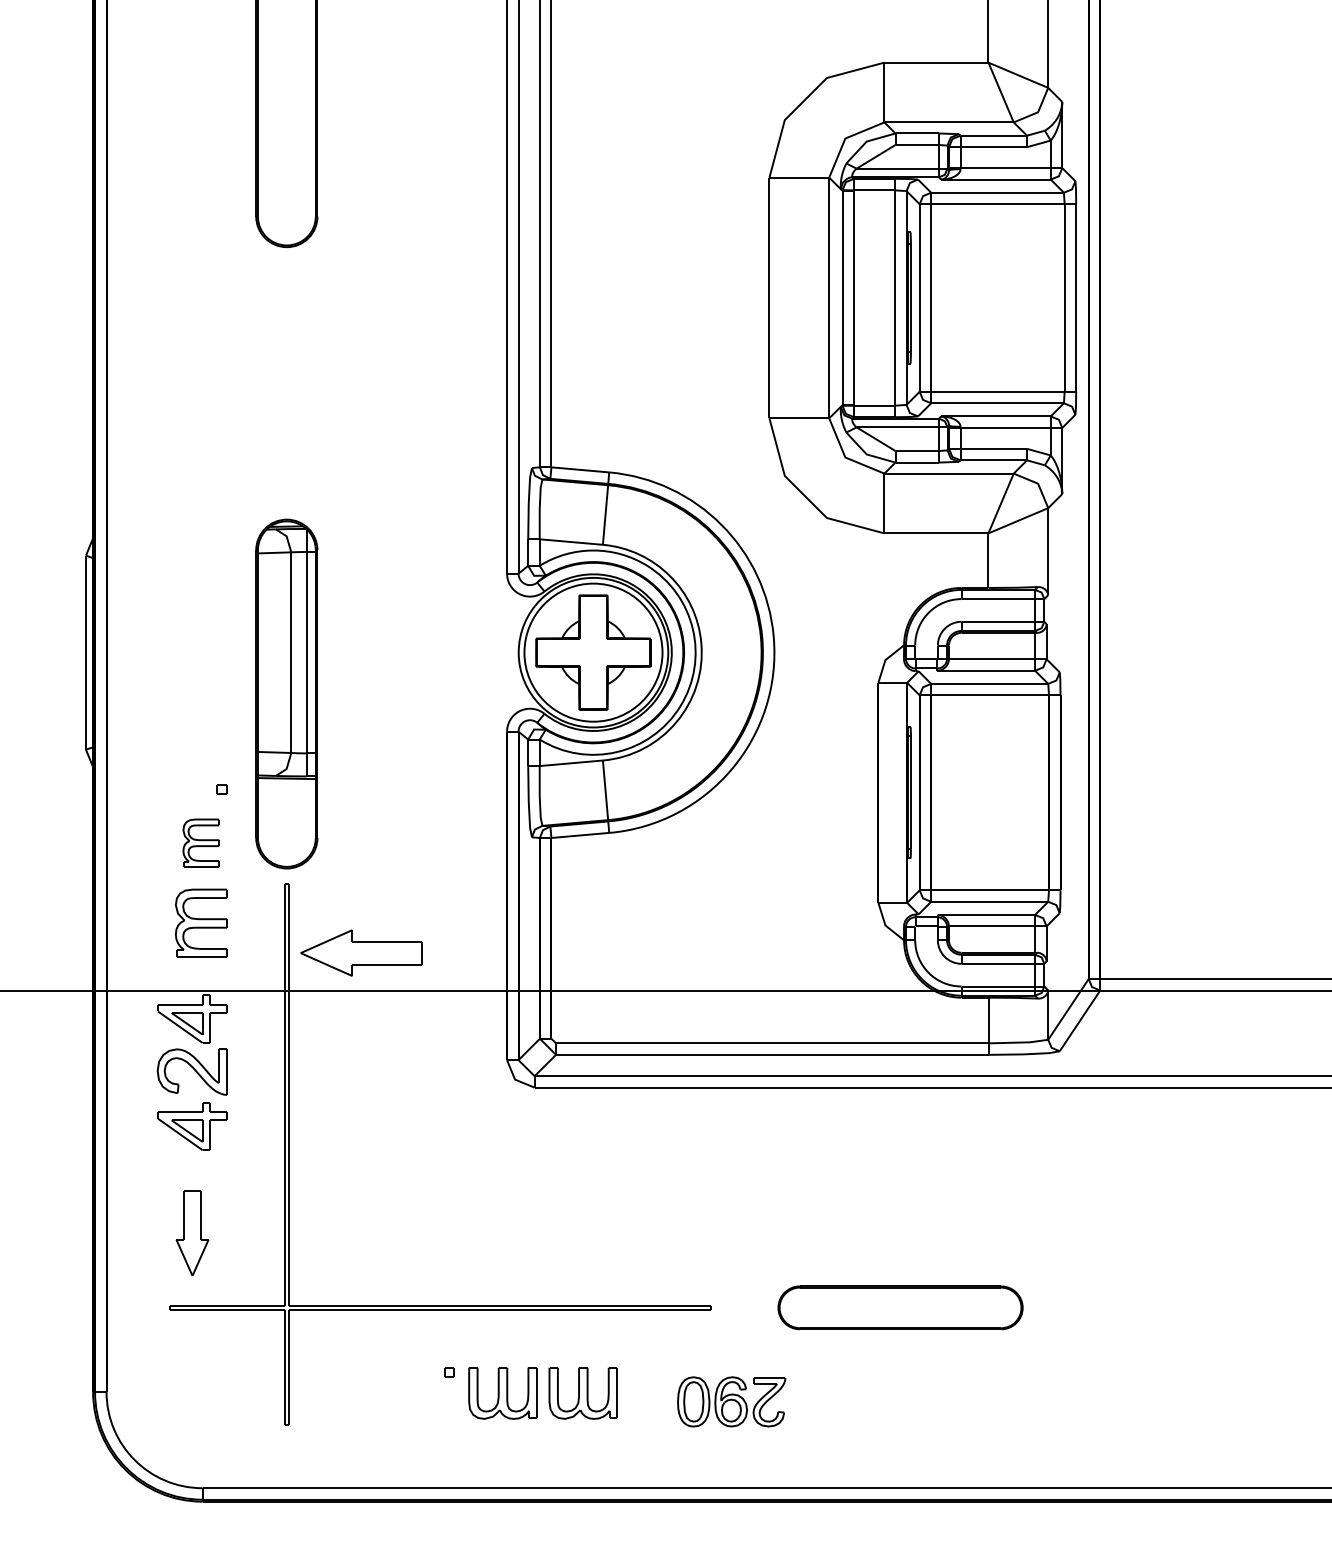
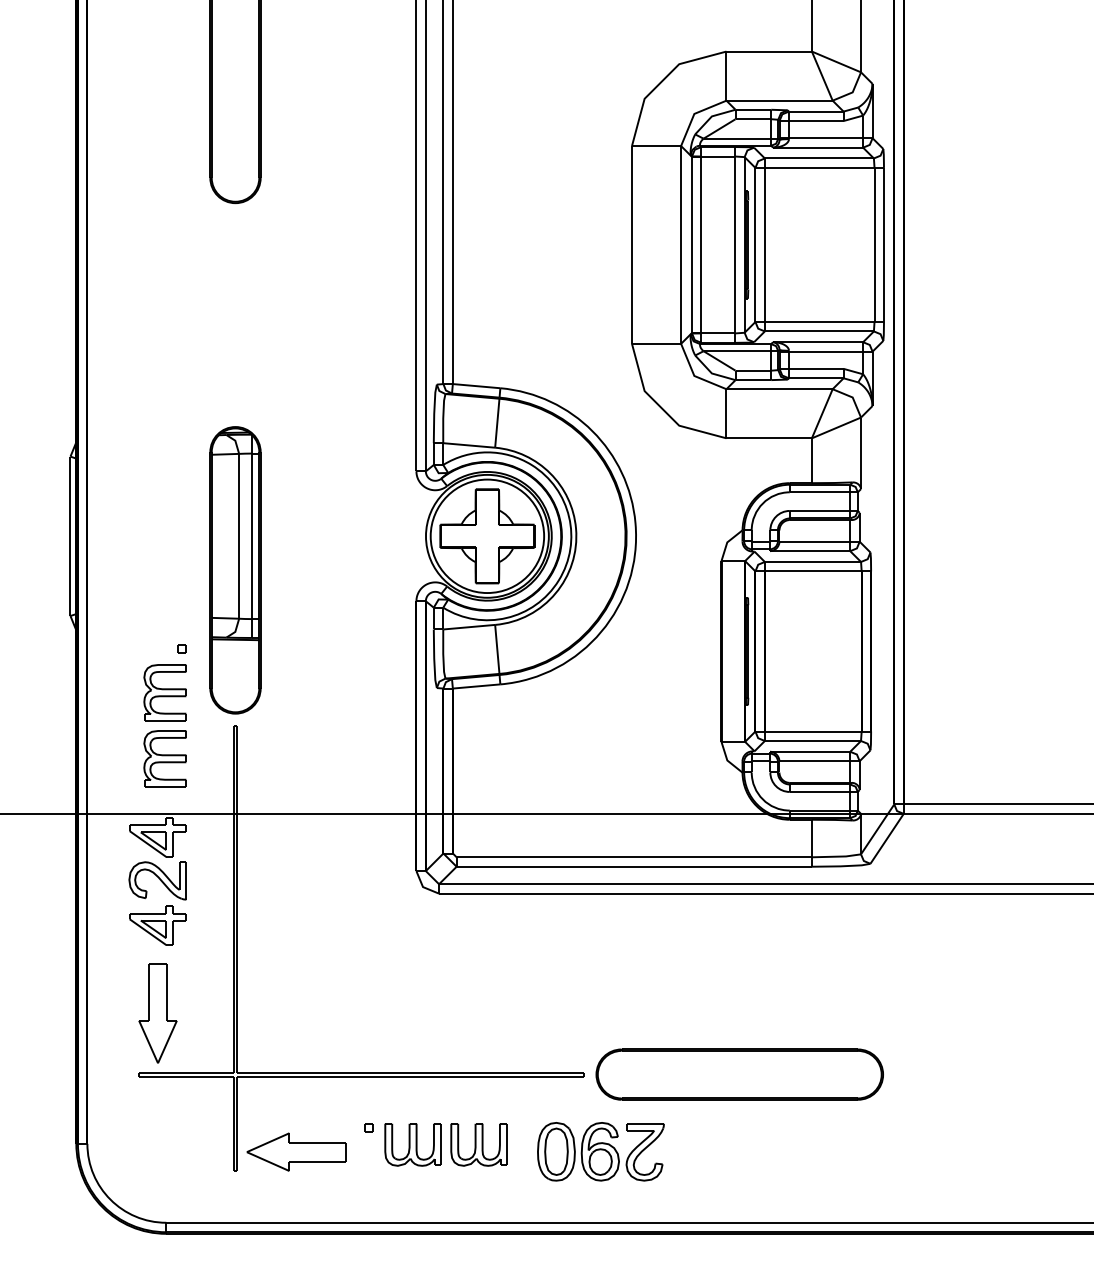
part: (200, 842) -> (164, 692), size x1.43
part: (361, 952) -> (296, 1151), moved
part: (191, 1233) -> (157, 1013), size x1.43
part: (900, 1307) -> (739, 1074), size x1.43
part: (731, 1401) -> (600, 1151), size x1.43

